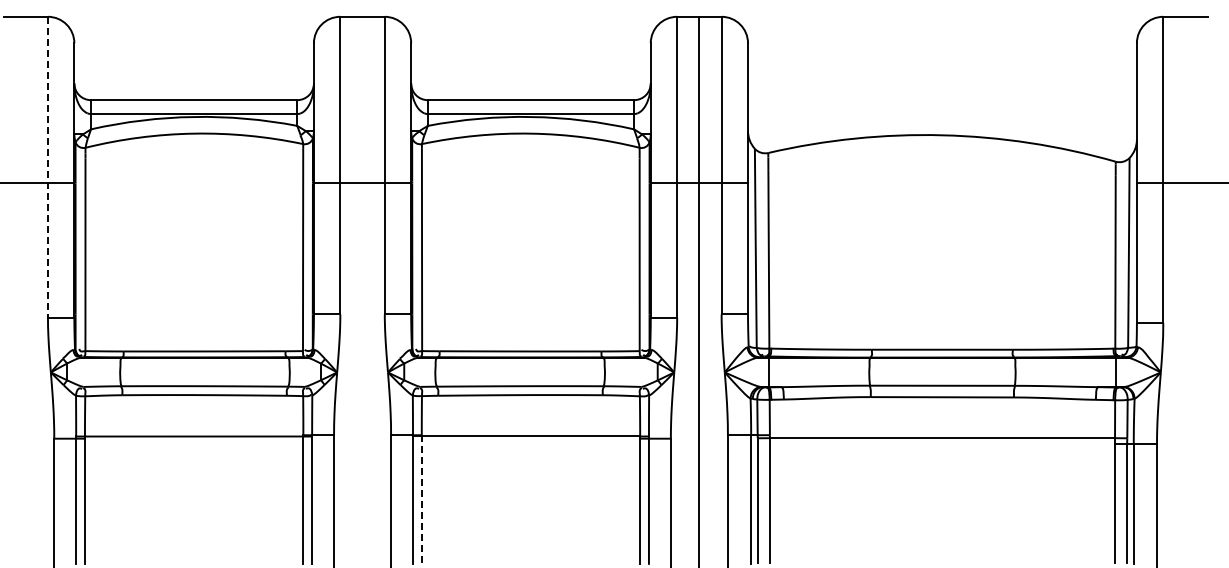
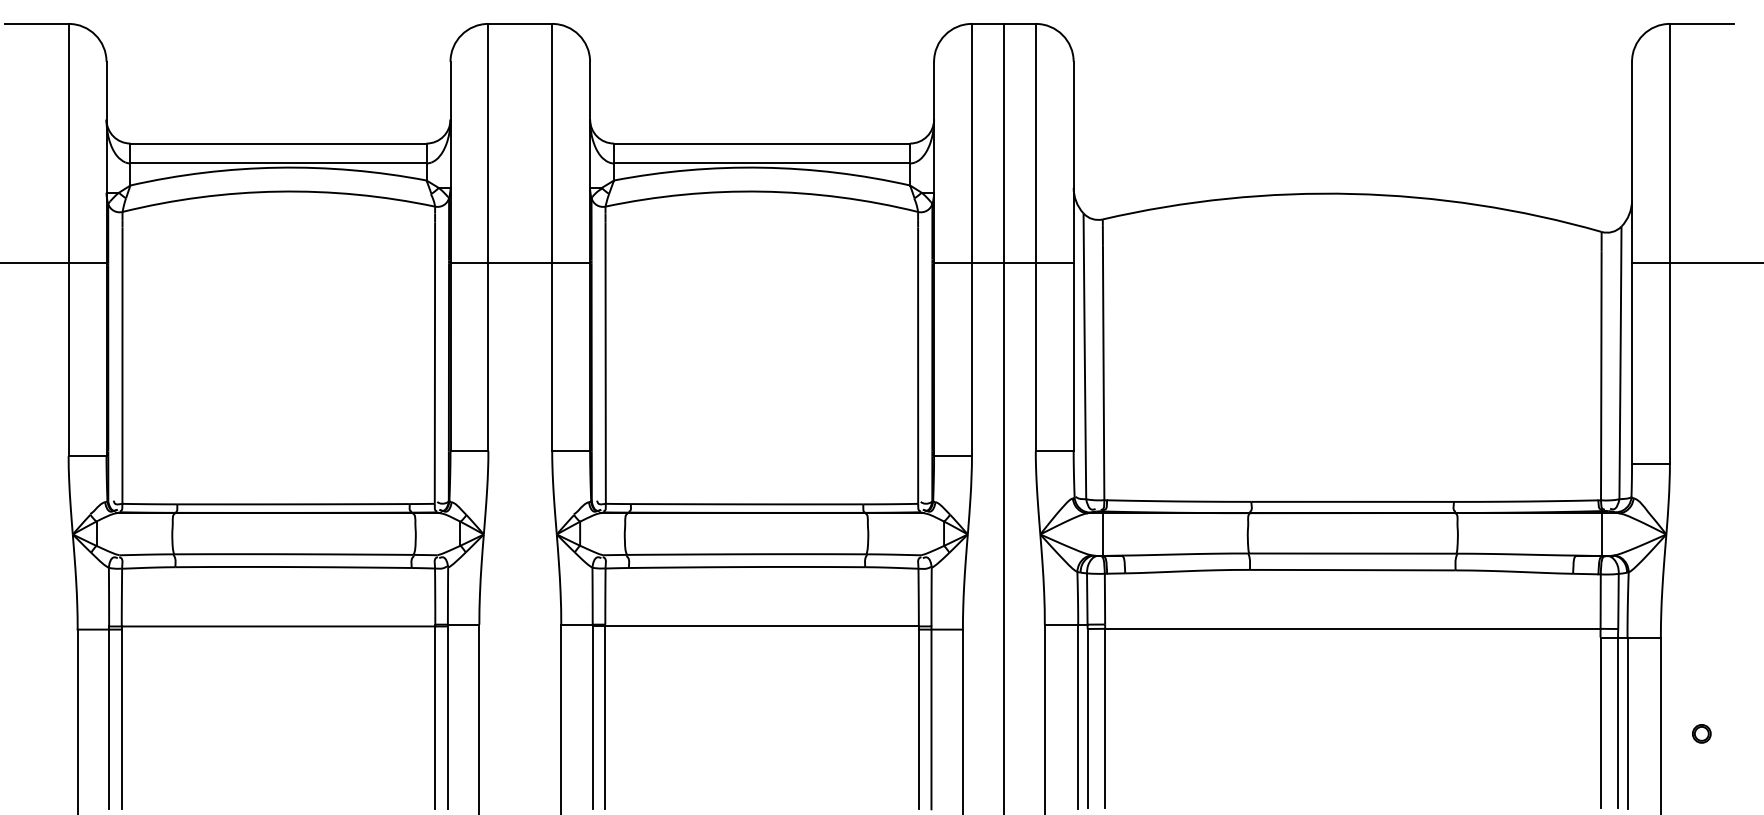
line: (47, 167) -> (67, 240), dashed -> solid
line: (421, 500) -> (604, 718), dashed -> solid
circle: (1185, 511) -> (1701, 734), added

